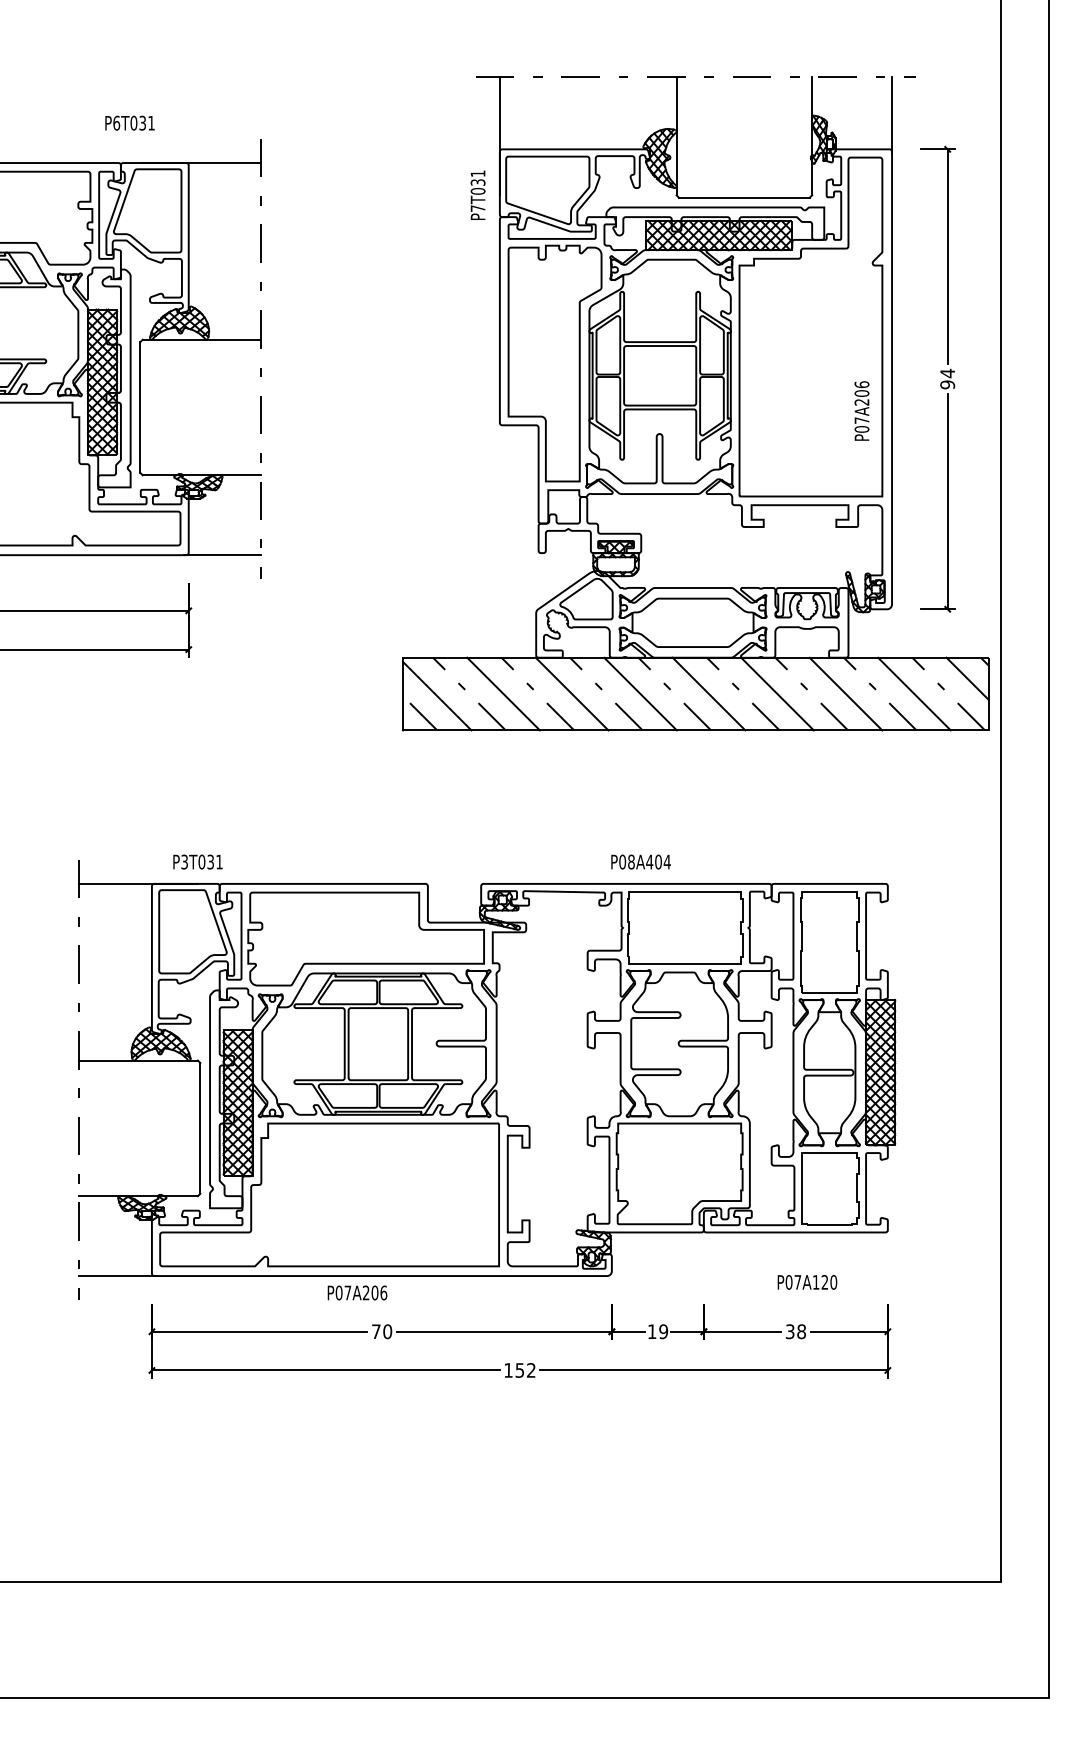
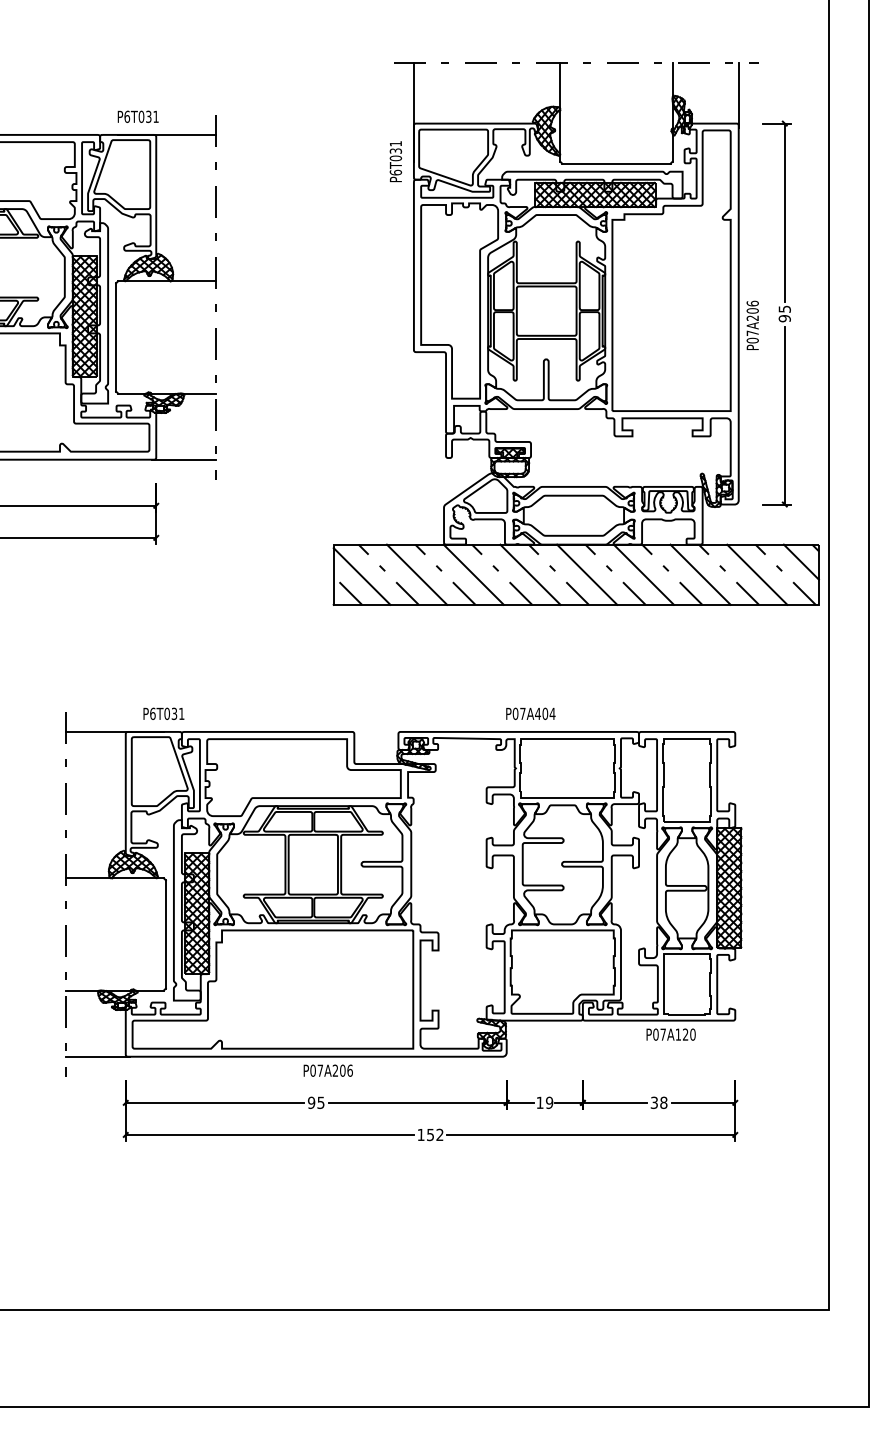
text: (129, 122) -> (137, 116), moved
text: (477, 208) -> (395, 172), P7T031 -> P6T031
text: (947, 373) -> (784, 309), 94 -> 95
text: (861, 410) -> (752, 324), moved
text: (184, 861) -> (152, 713), P3T031 -> P6T031
text: (631, 861) -> (522, 713), P08A404 -> P07A404
text: (807, 1282) -> (671, 1034), moved
text: (357, 1292) -> (328, 1070), moved
text: (381, 1331) -> (315, 1102), 70 -> 95

